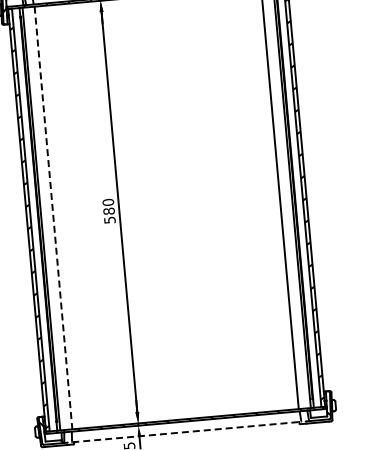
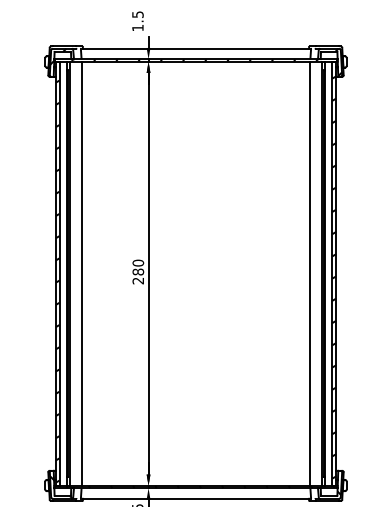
line: (53, 218) -> (82, 274), dashed -> solid
text: (110, 219) -> (138, 280), 580 -> 280
line: (187, 431) -> (196, 498), dashed -> solid

